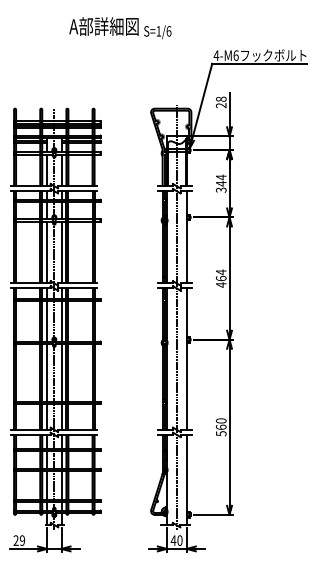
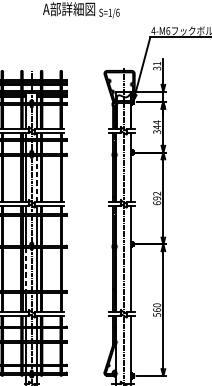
text: (221, 102) -> (157, 66), 28 -> 31
line: (61, 252) -> (37, 178), solid -> dashed
text: (220, 278) -> (156, 198), 464 -> 692
line: (47, 373) -> (26, 269), solid -> dashed

